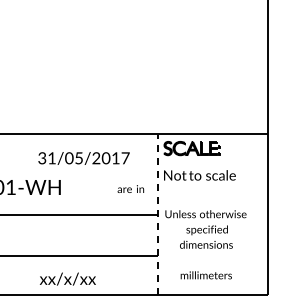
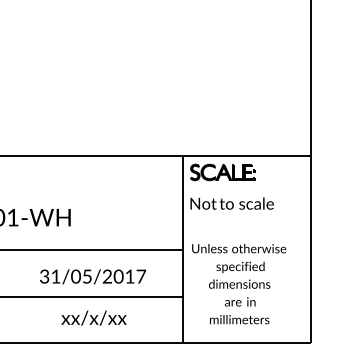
text: (83, 158) -> (92, 276), moved
text: (130, 188) -> (239, 301), moved
line: (157, 214) -> (182, 249), dashed -> solid
text: (67, 278) -> (93, 317), moved

